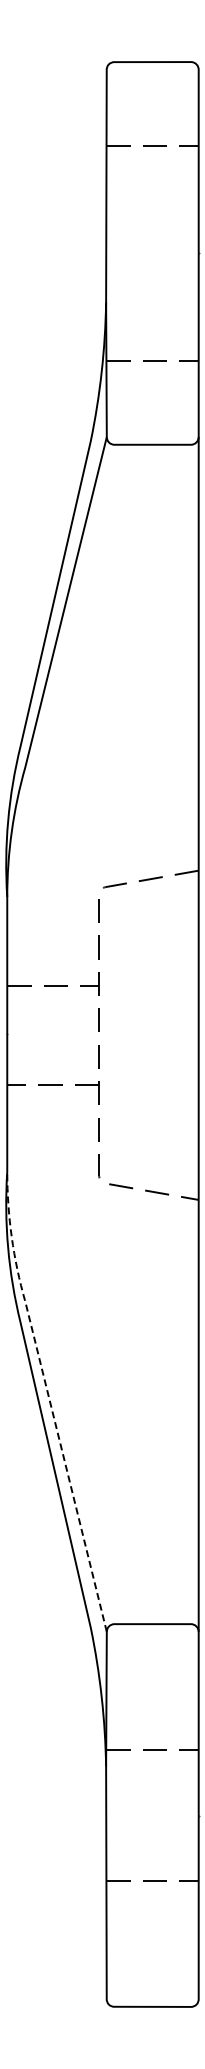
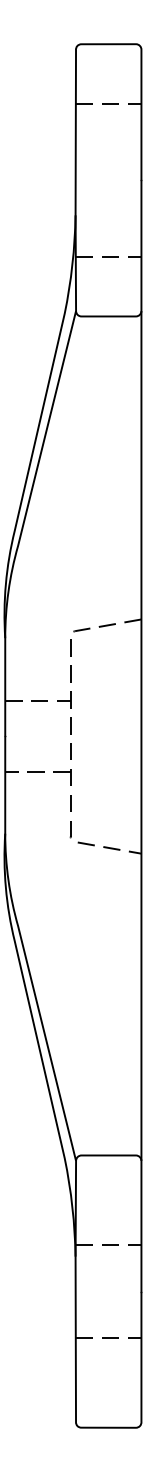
line: (48, 1396) -> (34, 993), dashed -> solid

